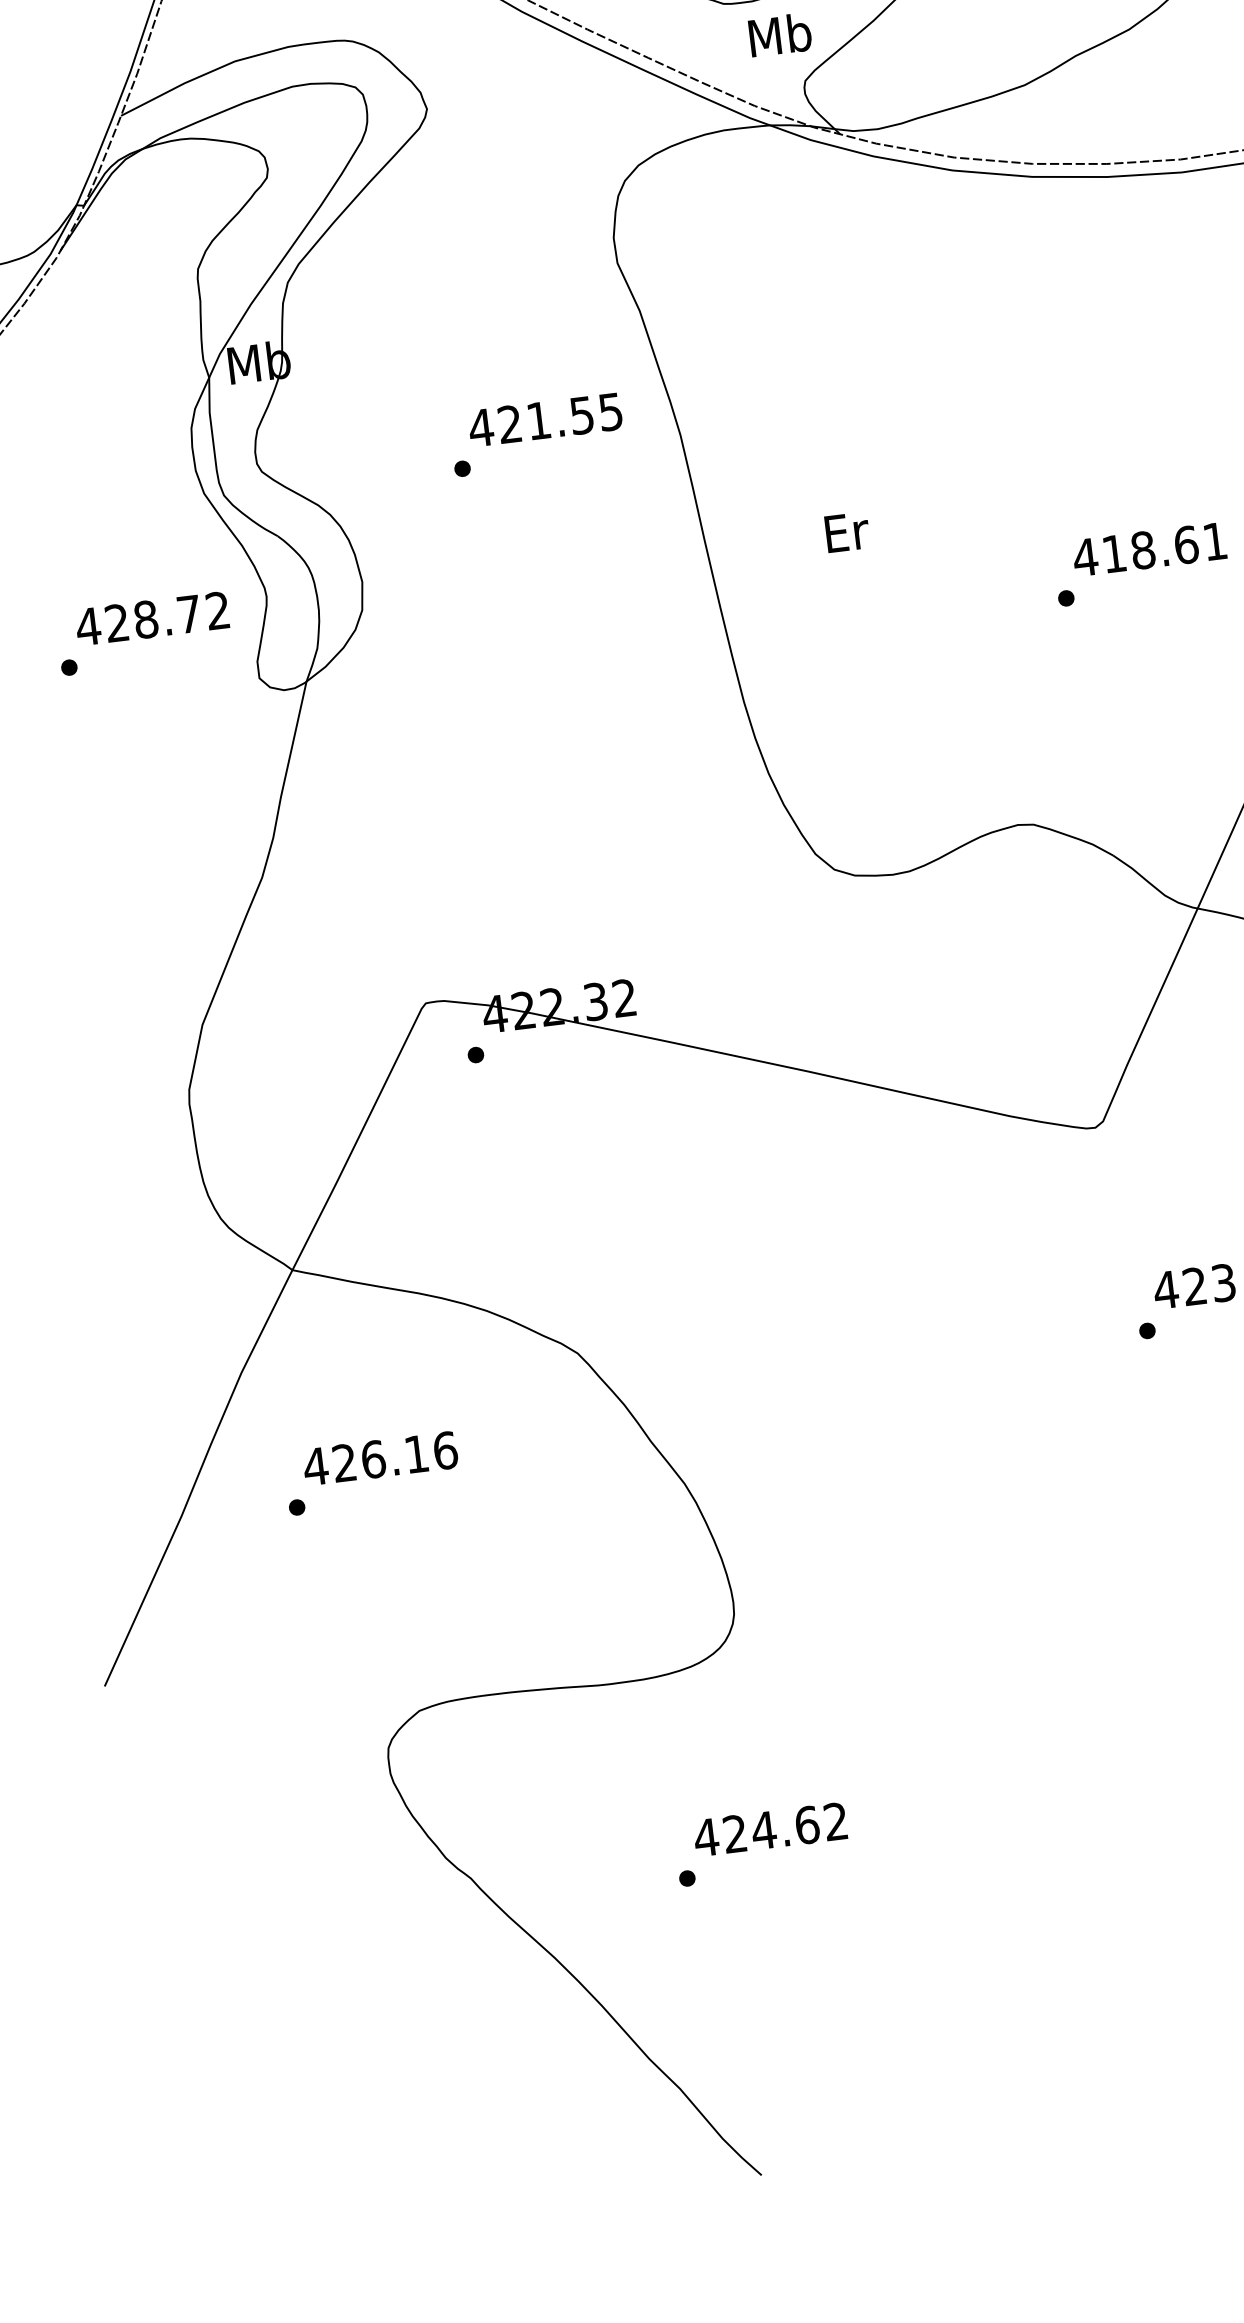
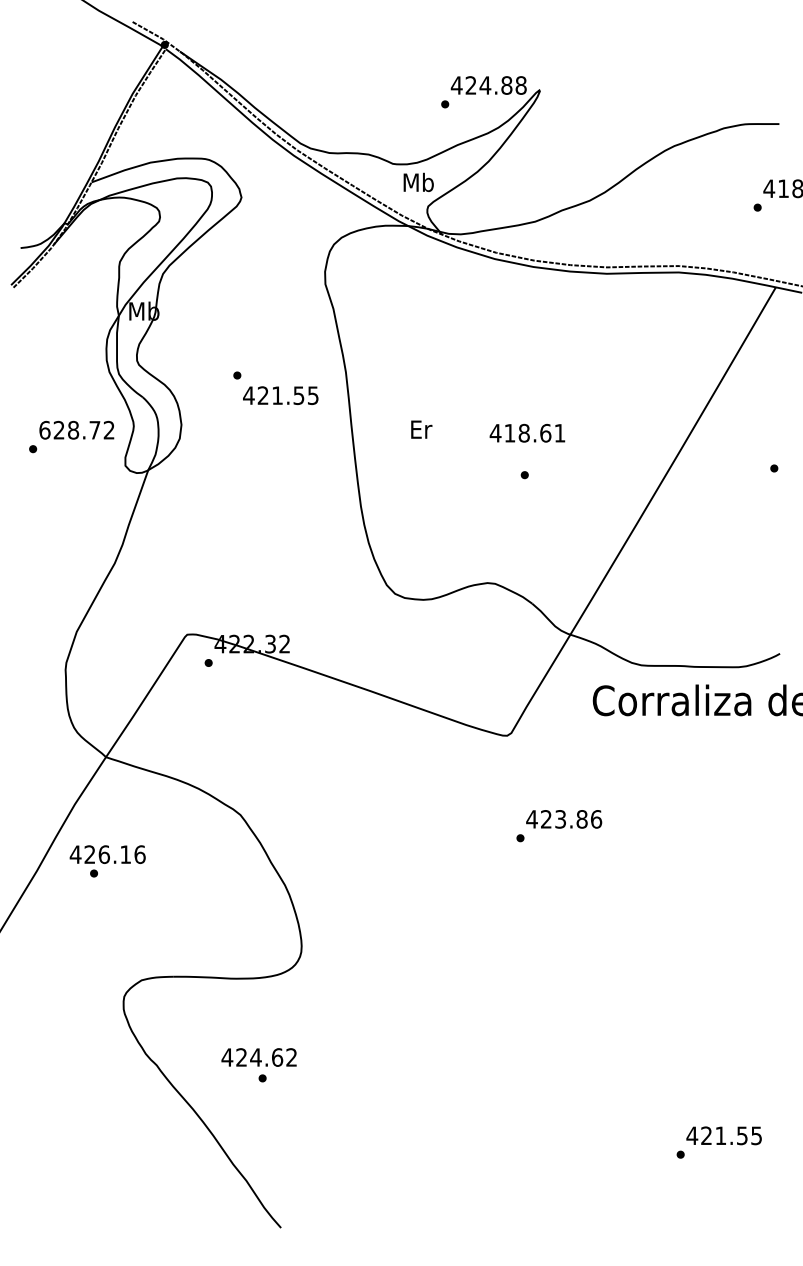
text: (544, 419) -> (280, 395), moved
text: (1149, 547) -> (527, 432), moved
text: (87, 625) -> (44, 429), 428.72 -> 628.72
text: (379, 1458) -> (107, 854), moved
text: (769, 1829) -> (258, 1057), moved

